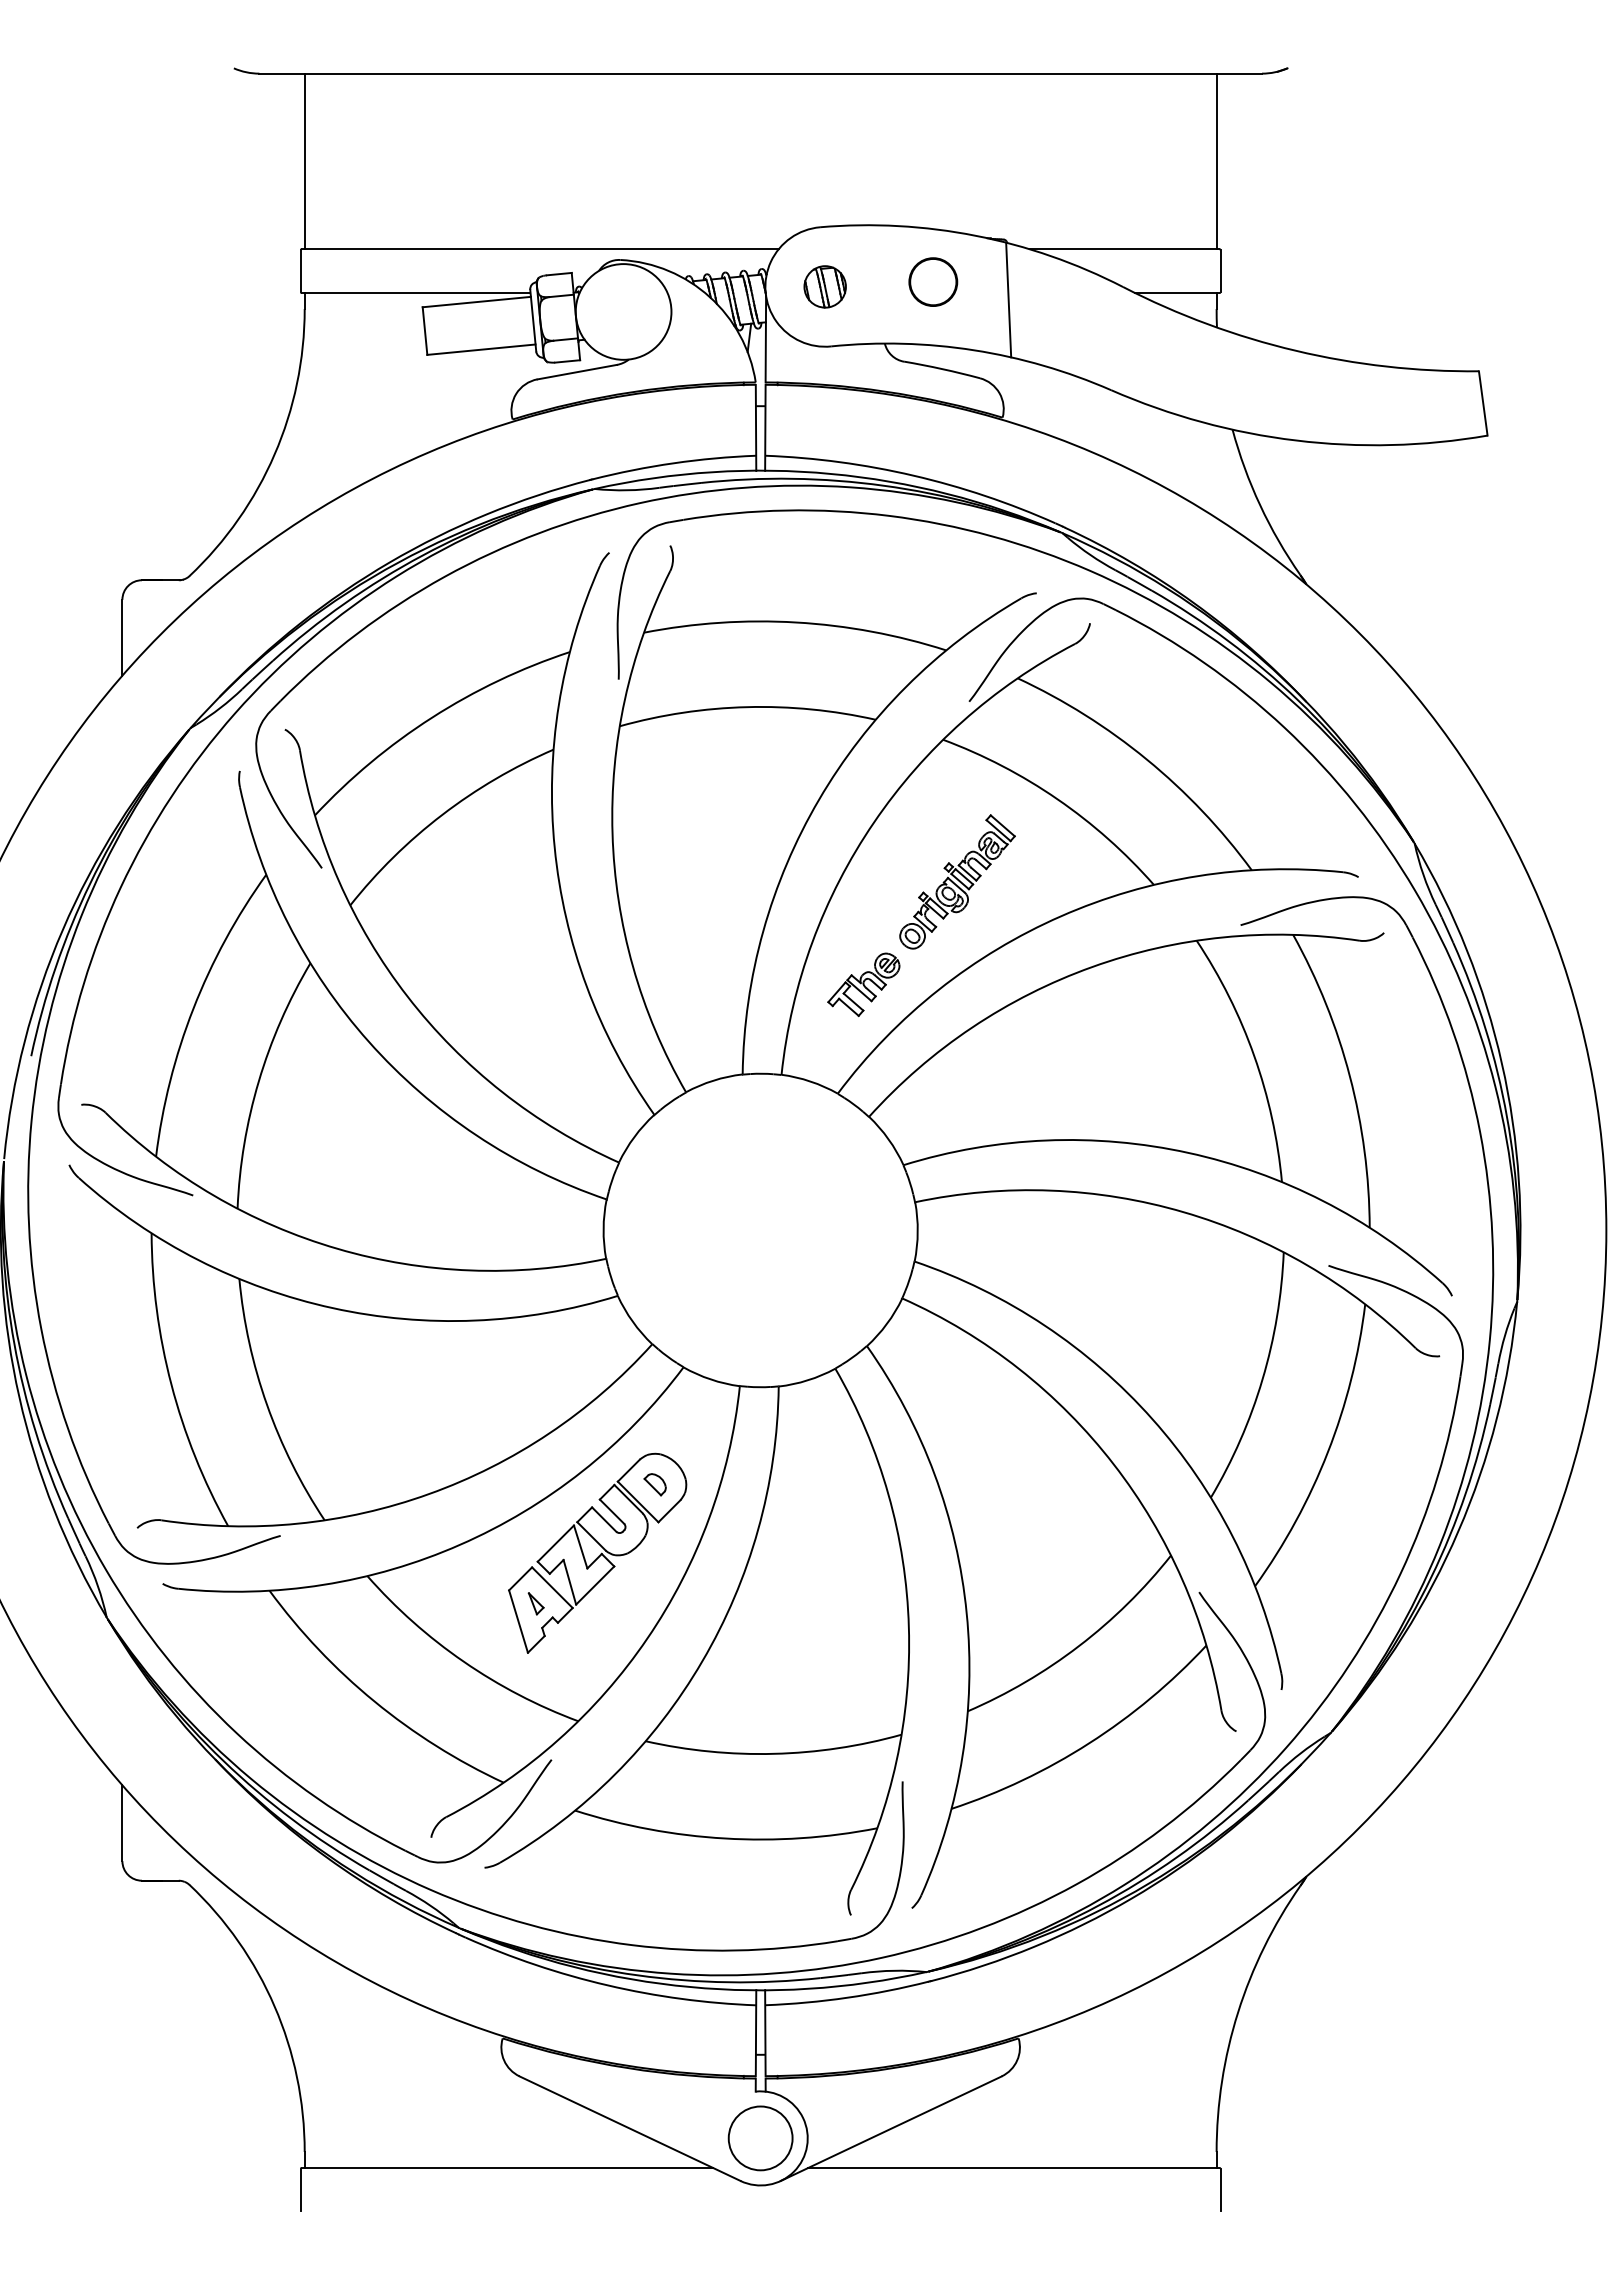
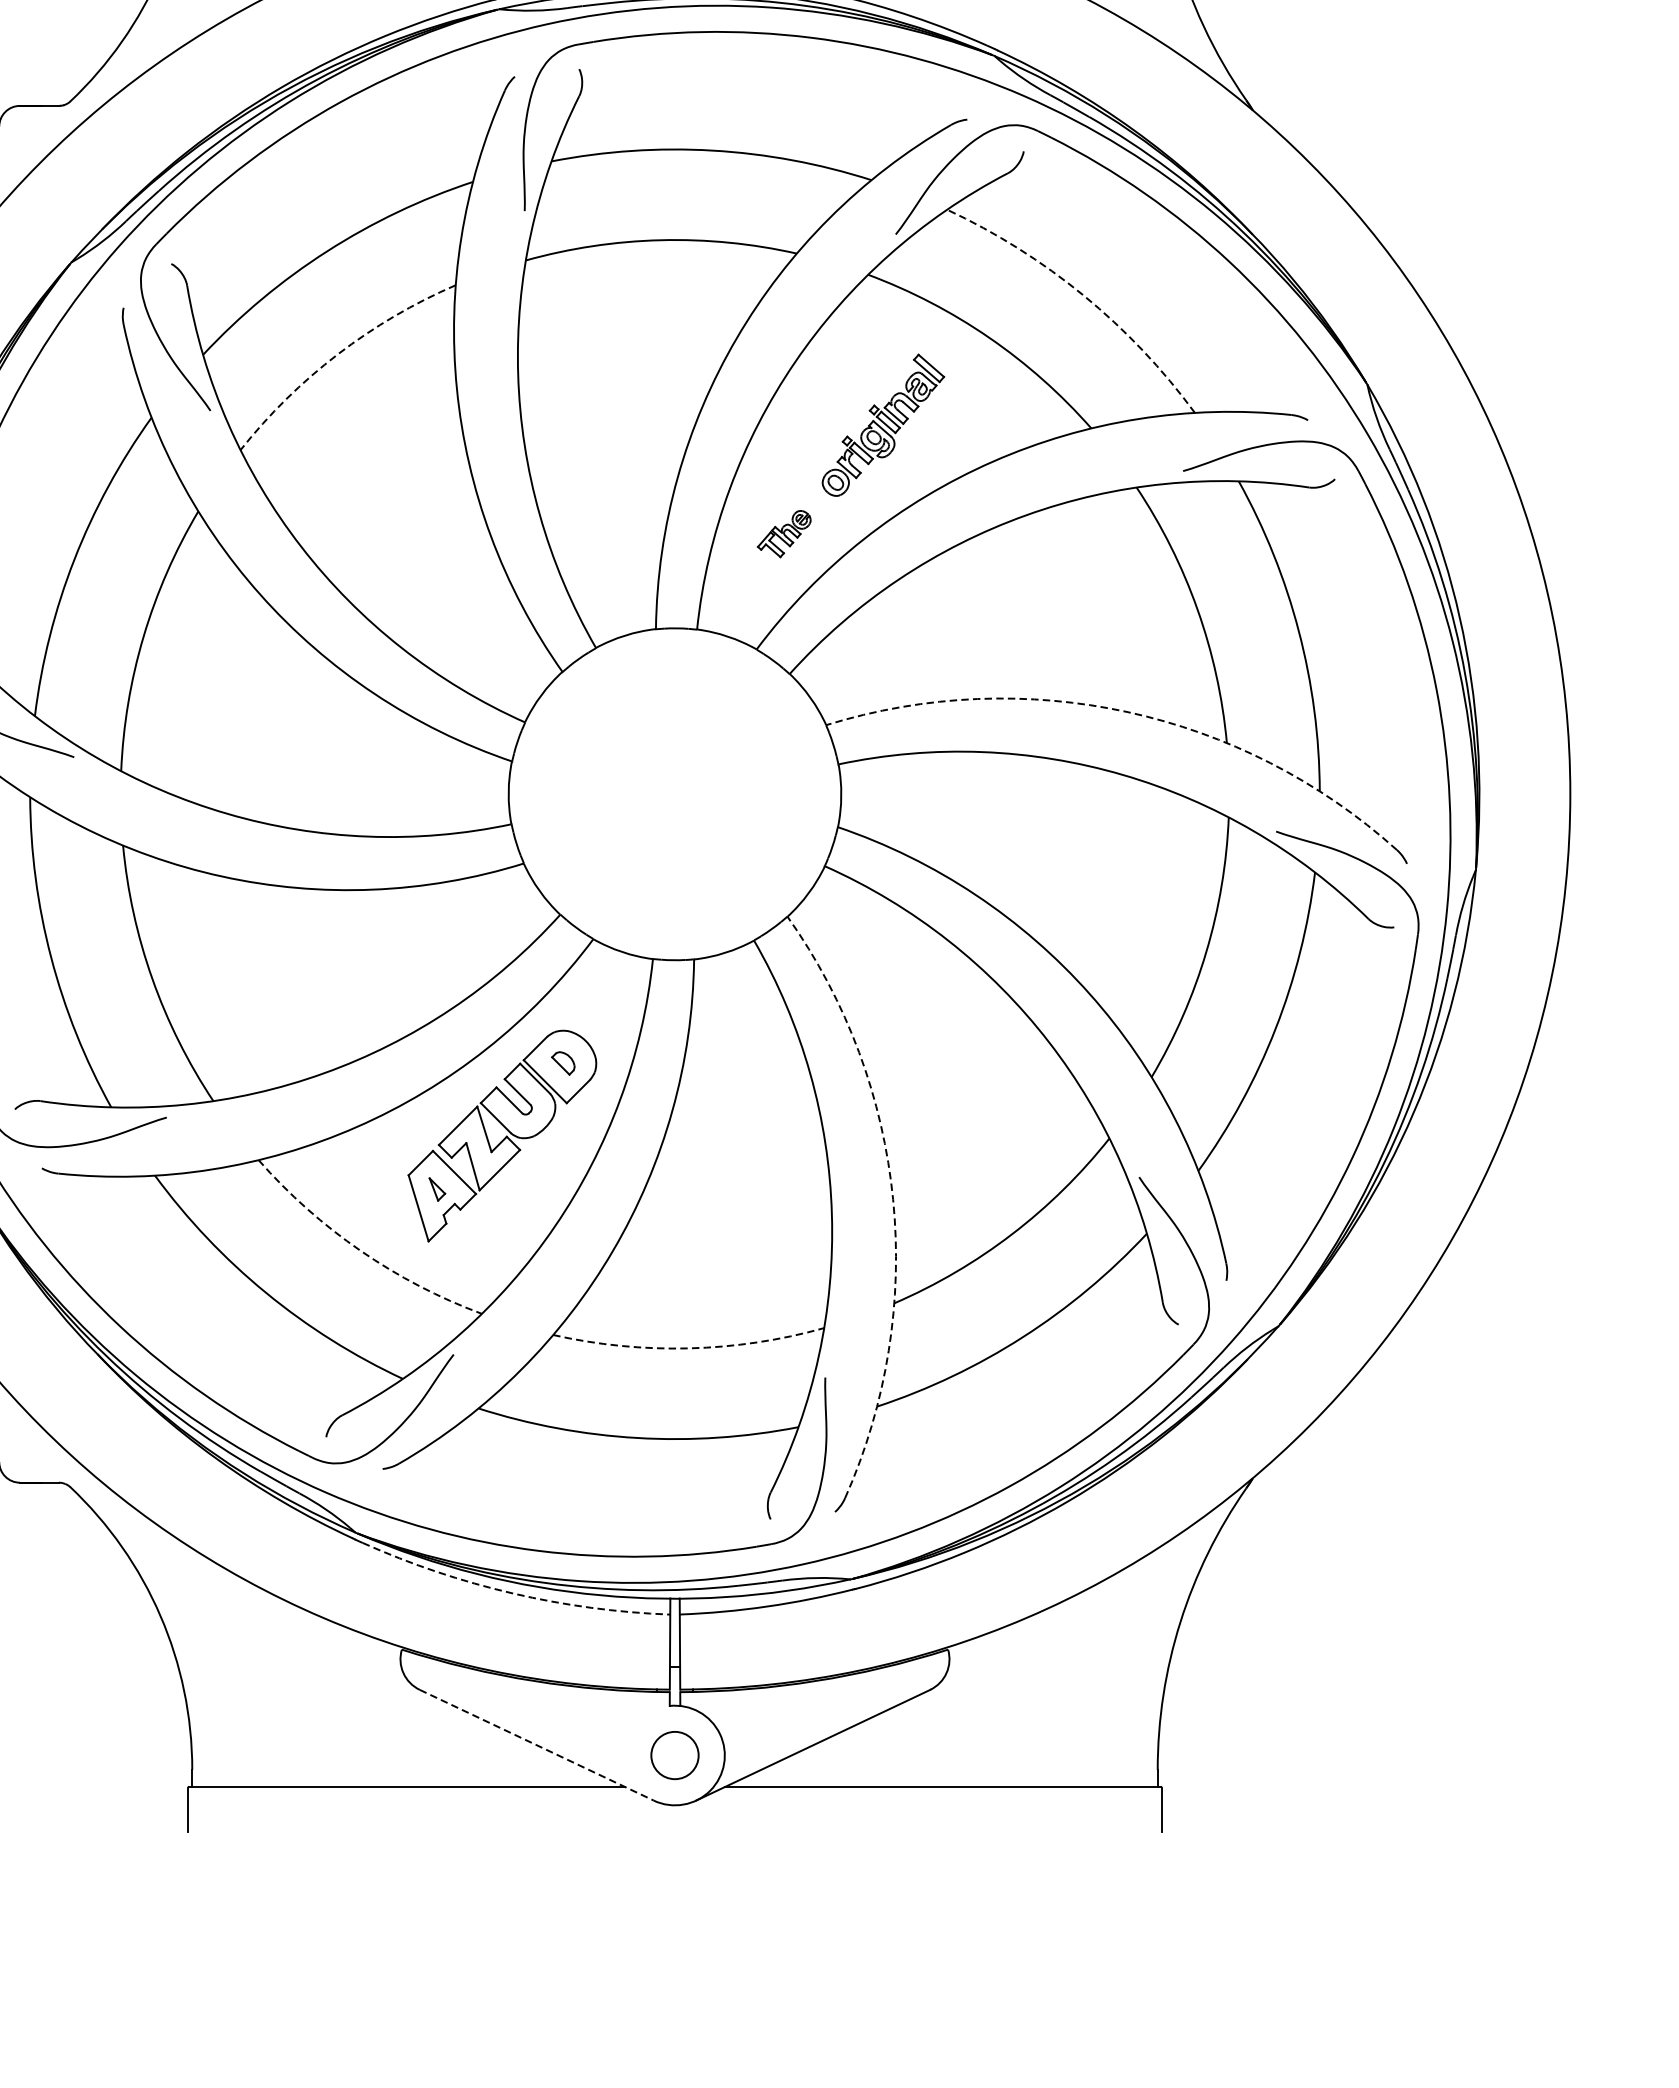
arc: (1146, 759) -> (1083, 295), solid -> dashed
arc: (442, 814) -> (338, 353), solid -> dashed
part: (863, 984) -> (783, 533), size x0.7
arc: (1188, 1152) -> (1127, 711), solid -> dashed
arc: (966, 1613) -> (892, 1199), solid -> dashed
arc: (463, 1661) -> (360, 1250), solid -> dashed
arc: (773, 1753) -> (688, 1348), solid -> dashed
arc: (607, 1985) -> (512, 1593), solid -> dashed
line: (630, 2128) -> (537, 1745), solid -> dashed
circle: (760, 2138) -> (674, 1755), size x0.7

